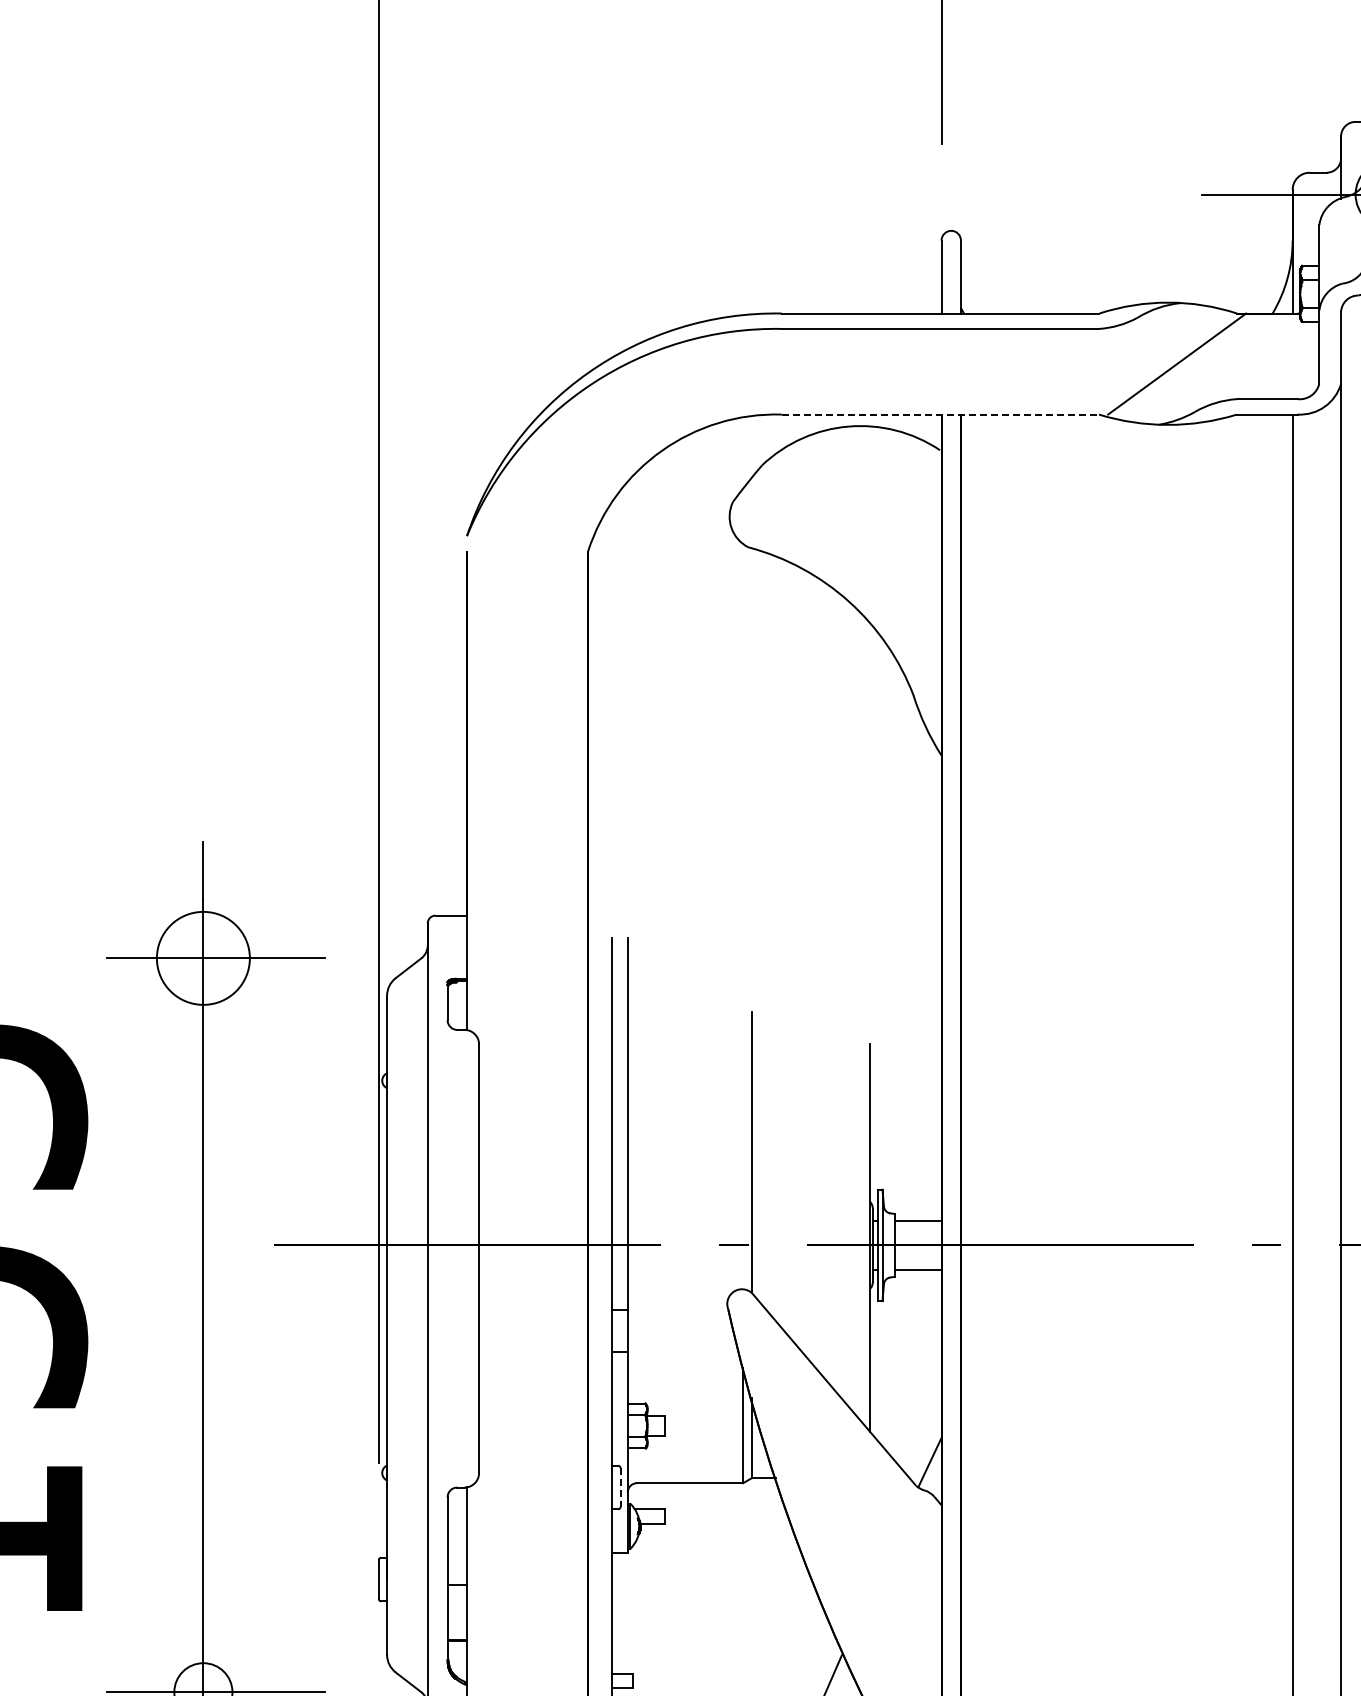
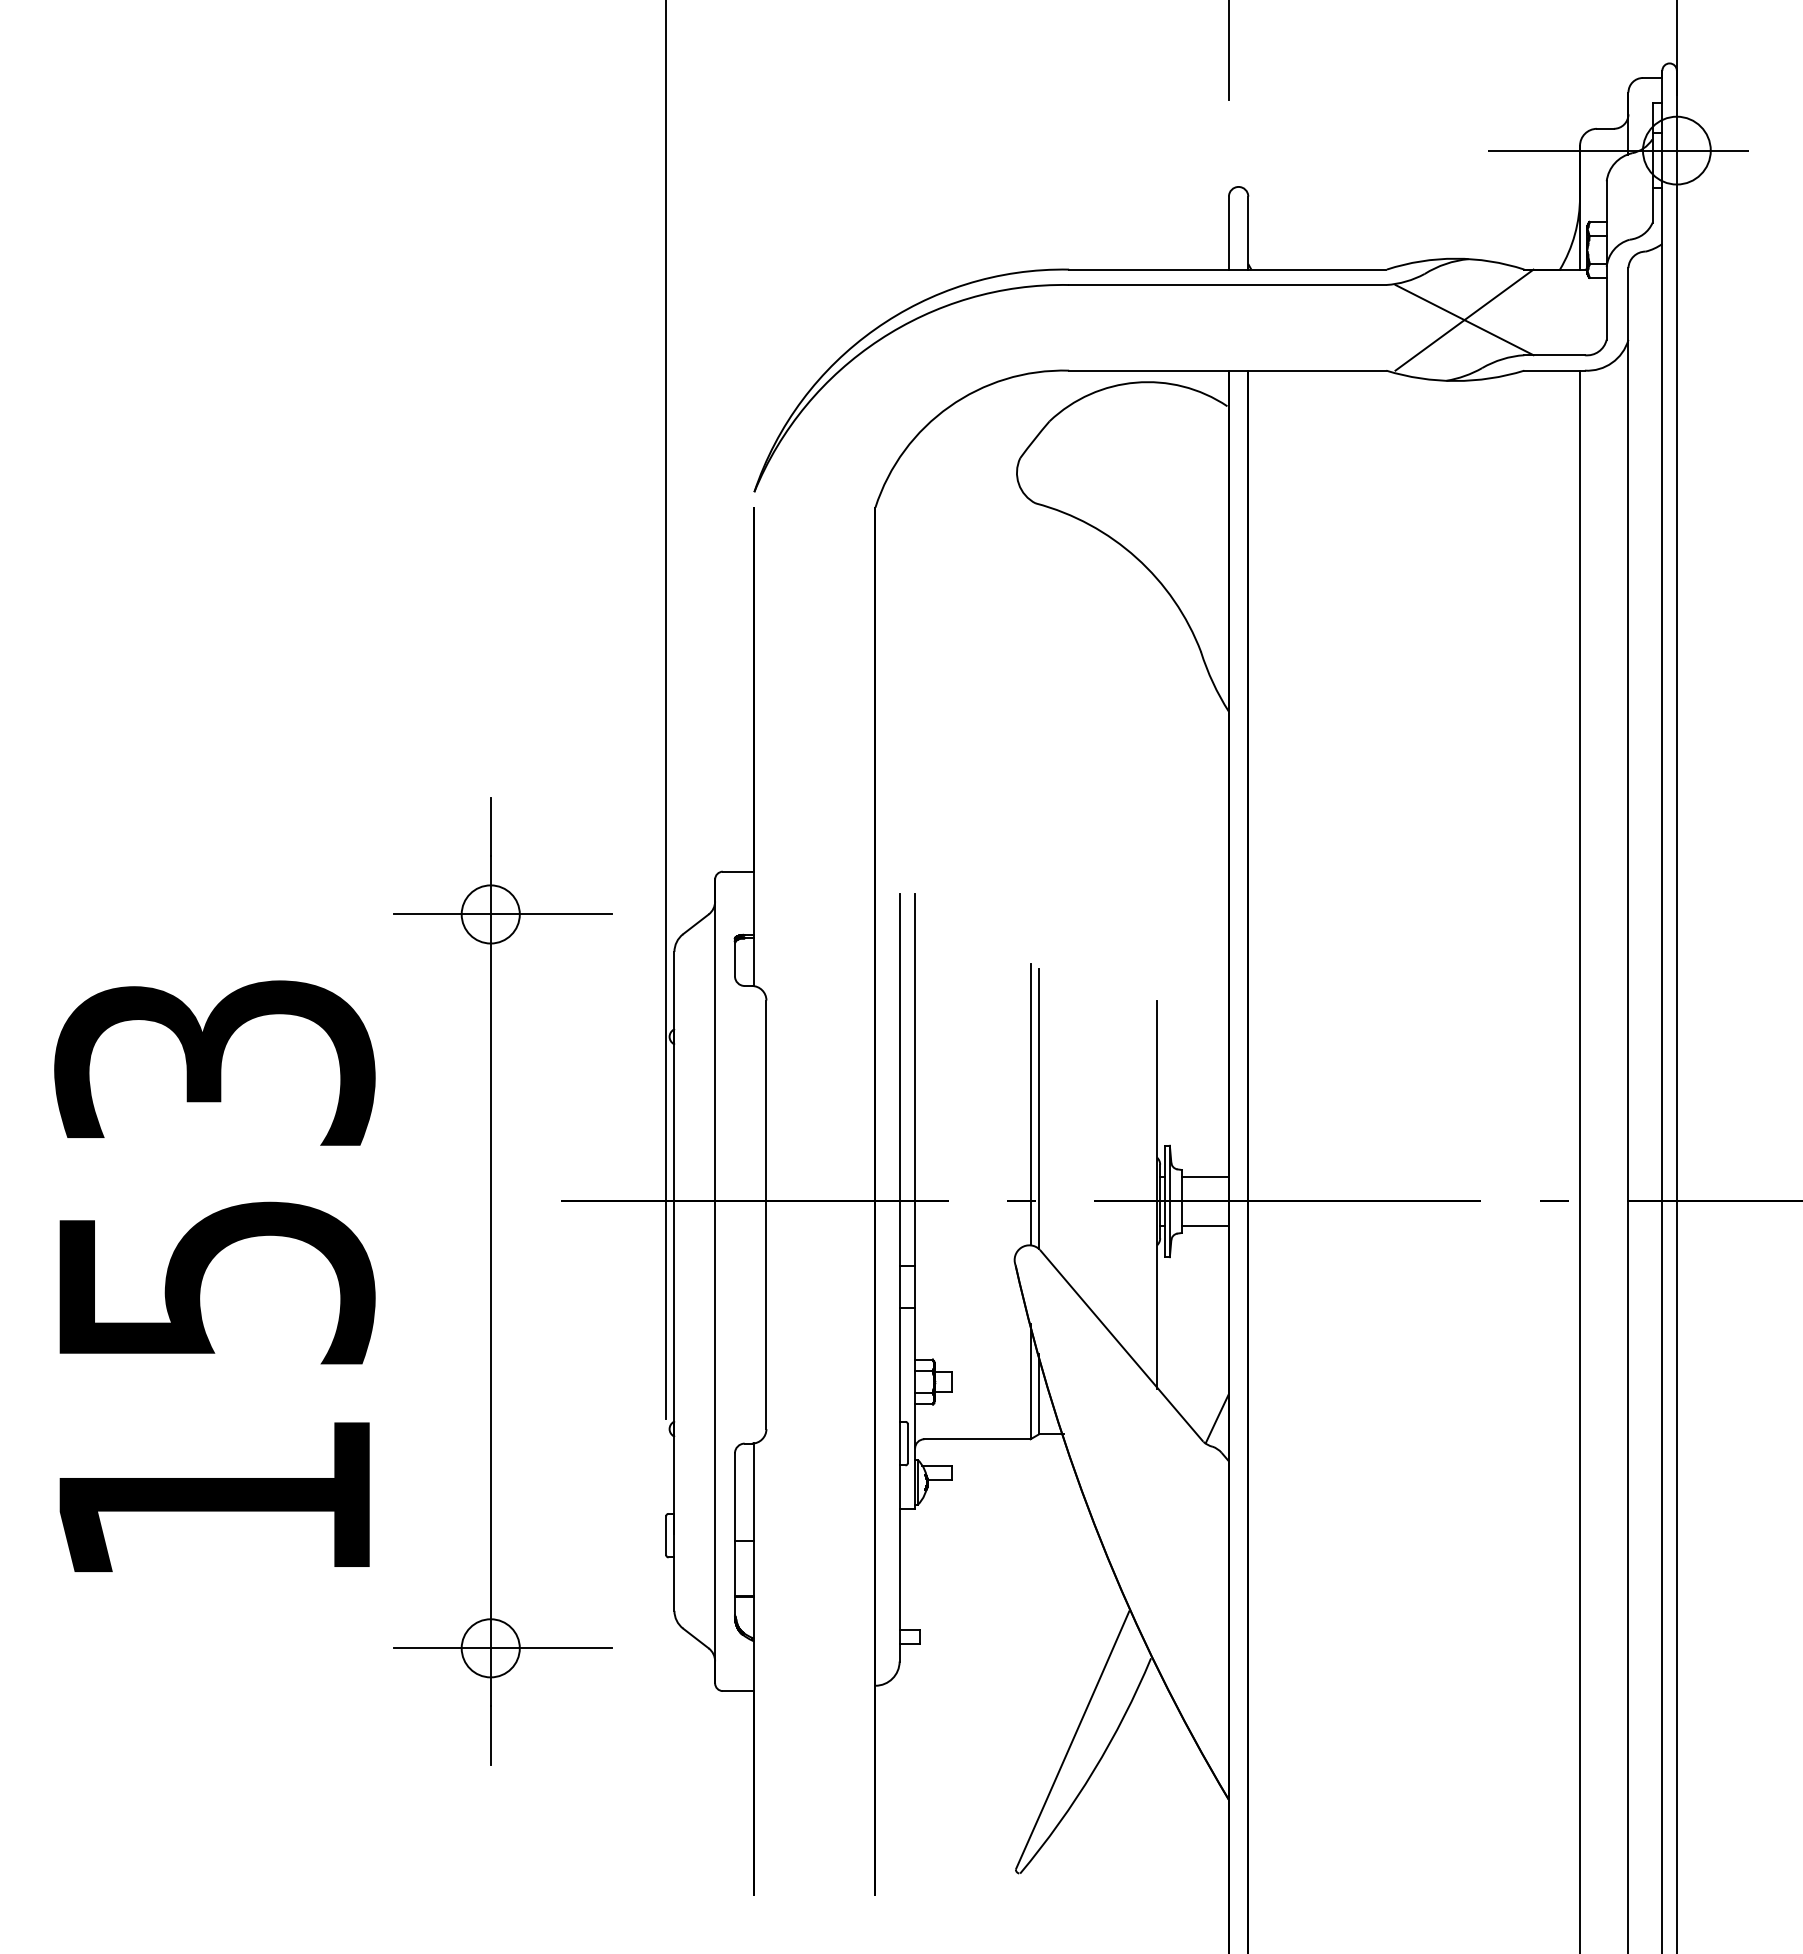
line: (1177, 364) -> (1464, 320), added
line: (940, 414) -> (1227, 370), dashed -> solid
circle: (203, 958) -> (490, 914), size x0.62
line: (743, 1148) -> (1030, 1104), added
line: (620, 1488) -> (907, 1444), dashed -> solid

